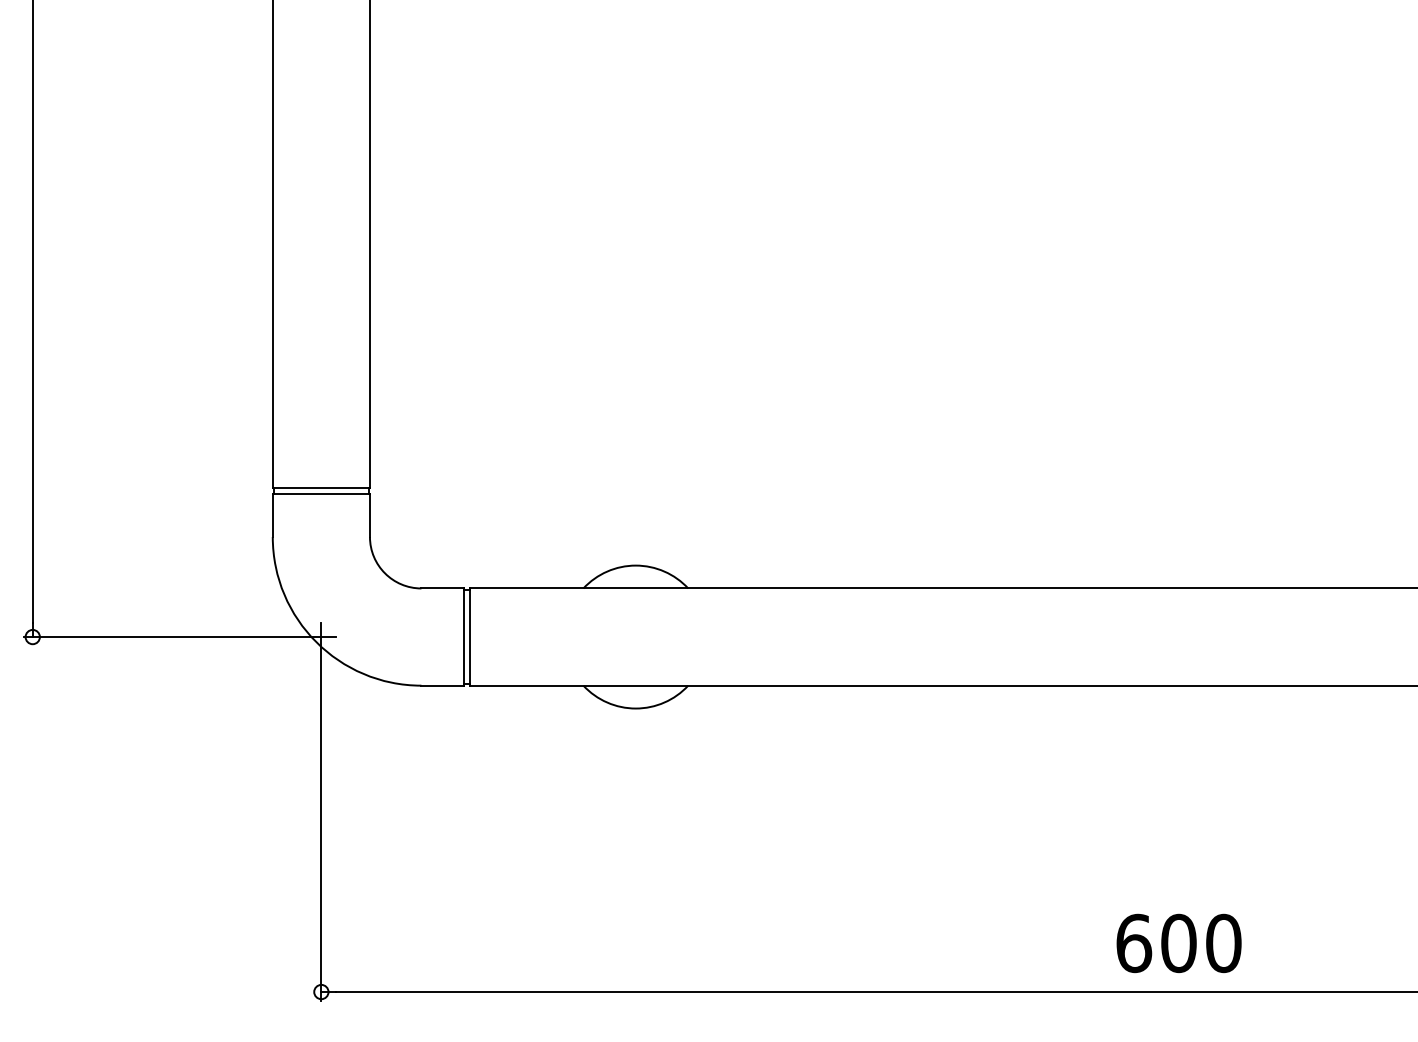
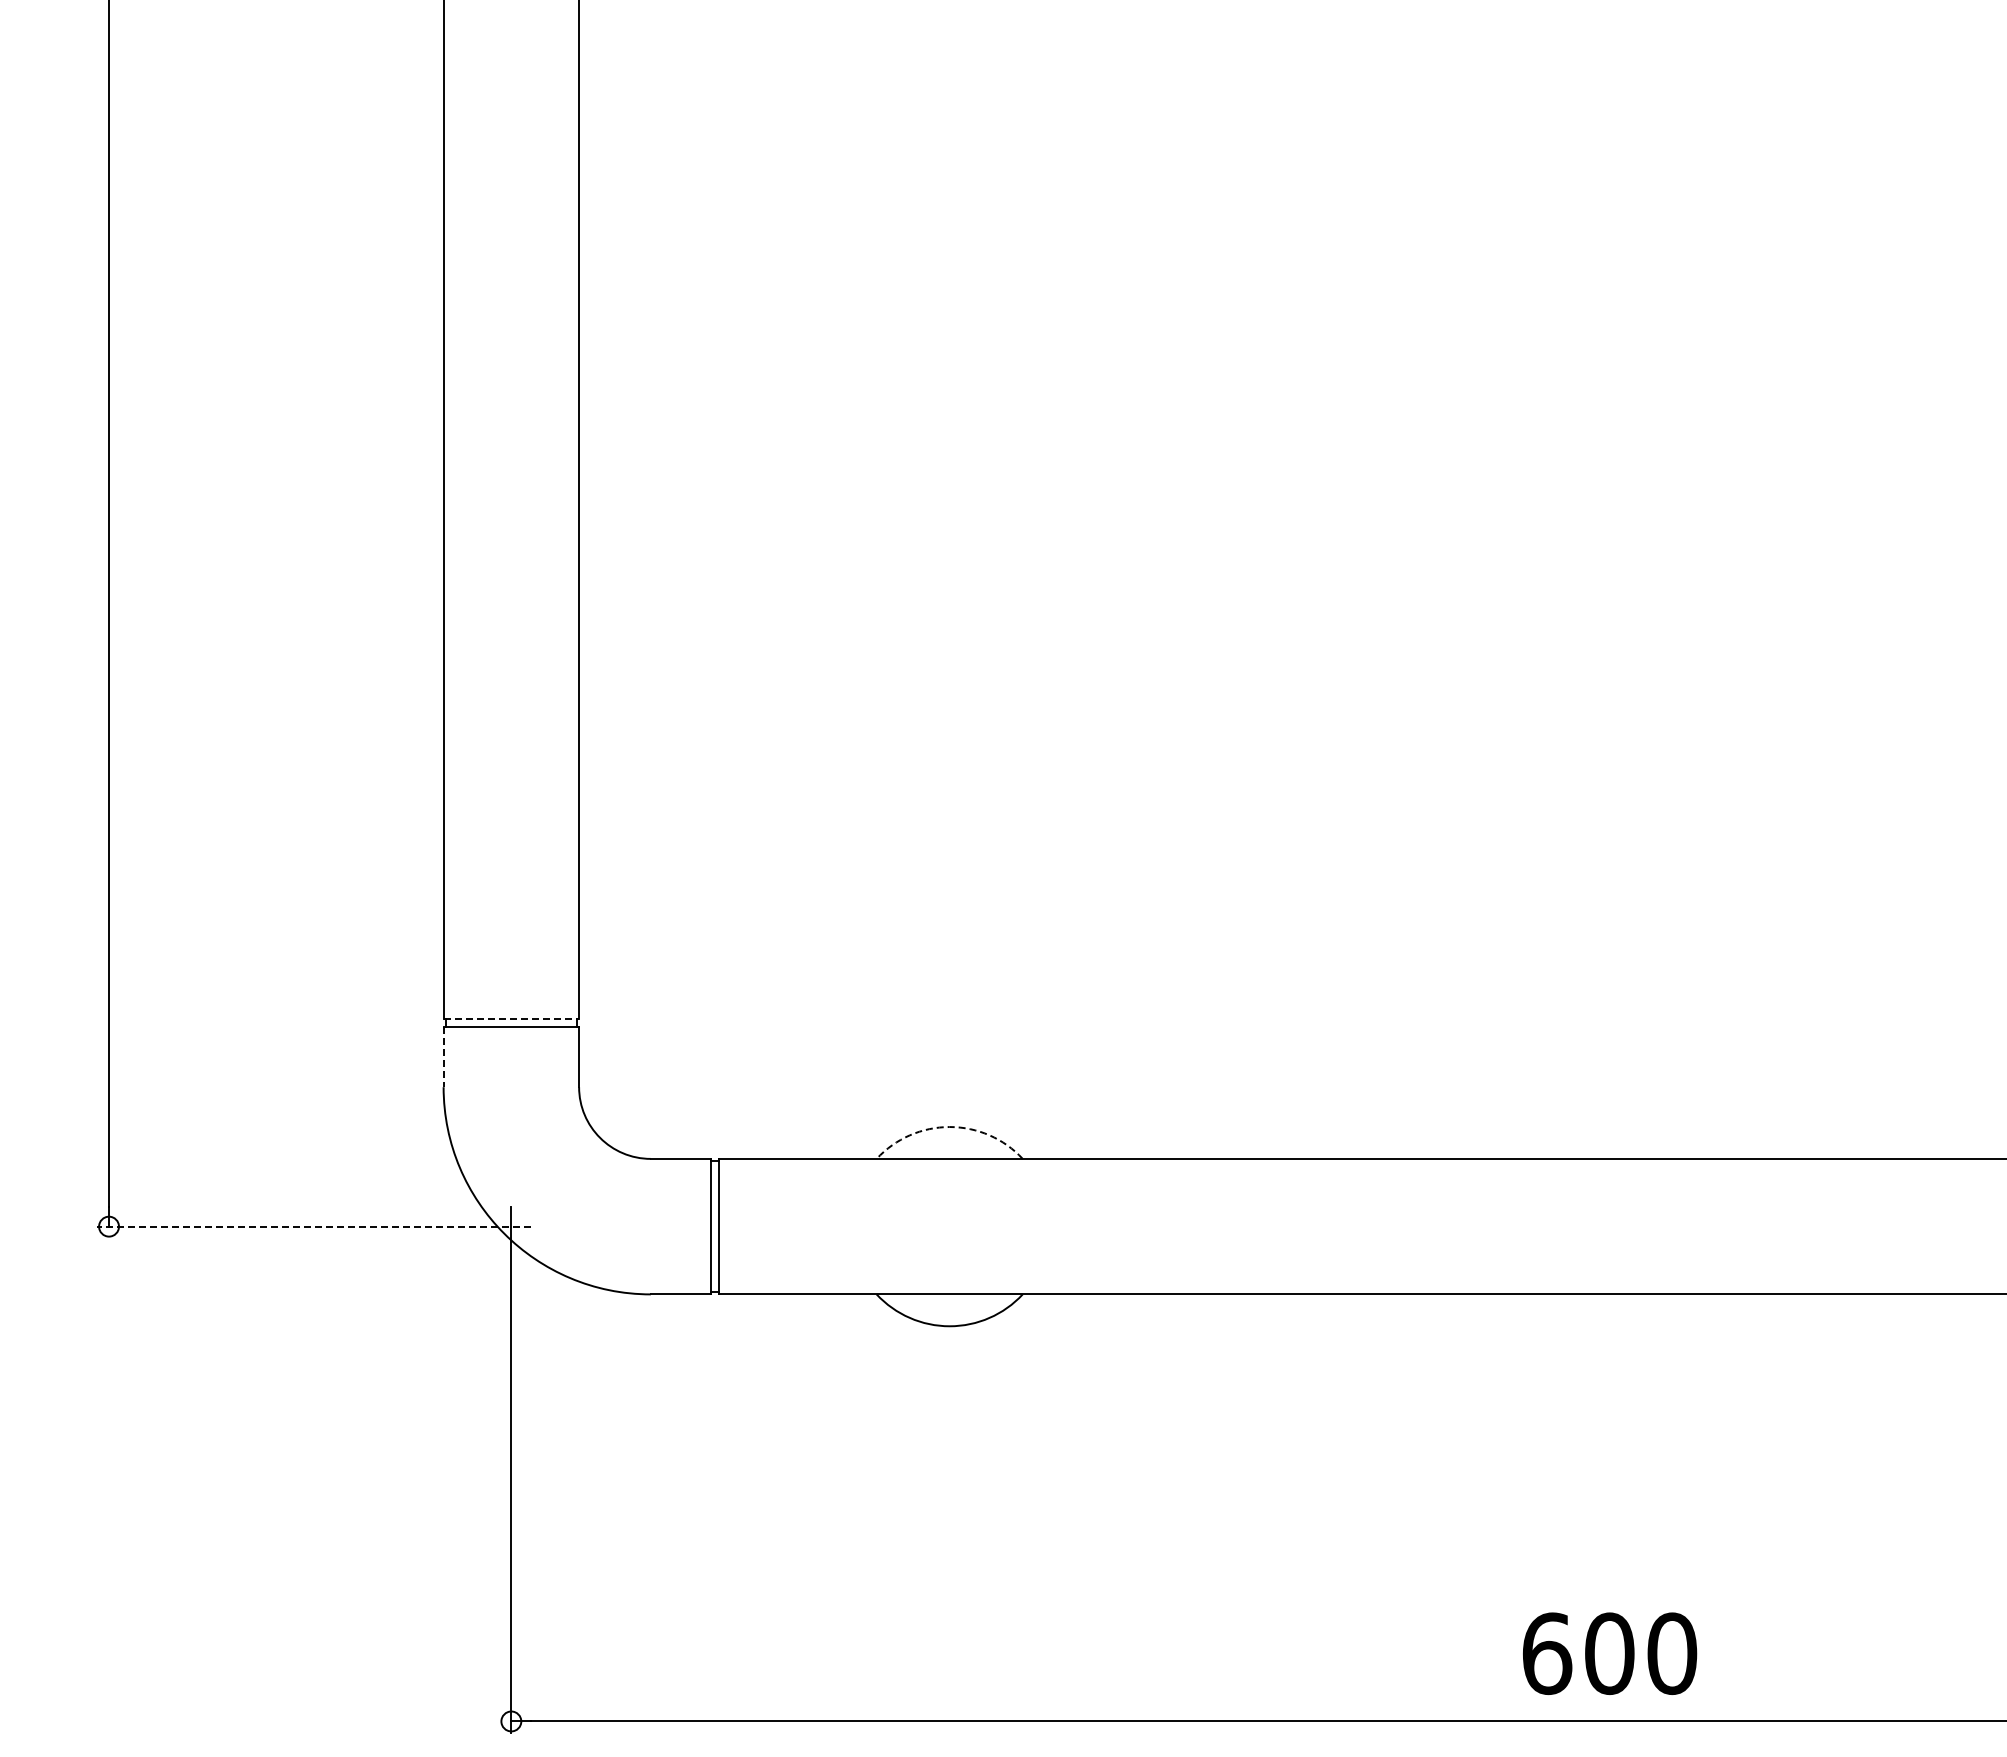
line: (321, 488) -> (511, 1019), solid -> dashed
line: (272, 515) -> (443, 1057), solid -> dashed
arc: (635, 565) -> (949, 1127), solid -> dashed
line: (179, 636) -> (313, 1226), solid -> dashed
text: (1179, 943) -> (1610, 1653), moved

